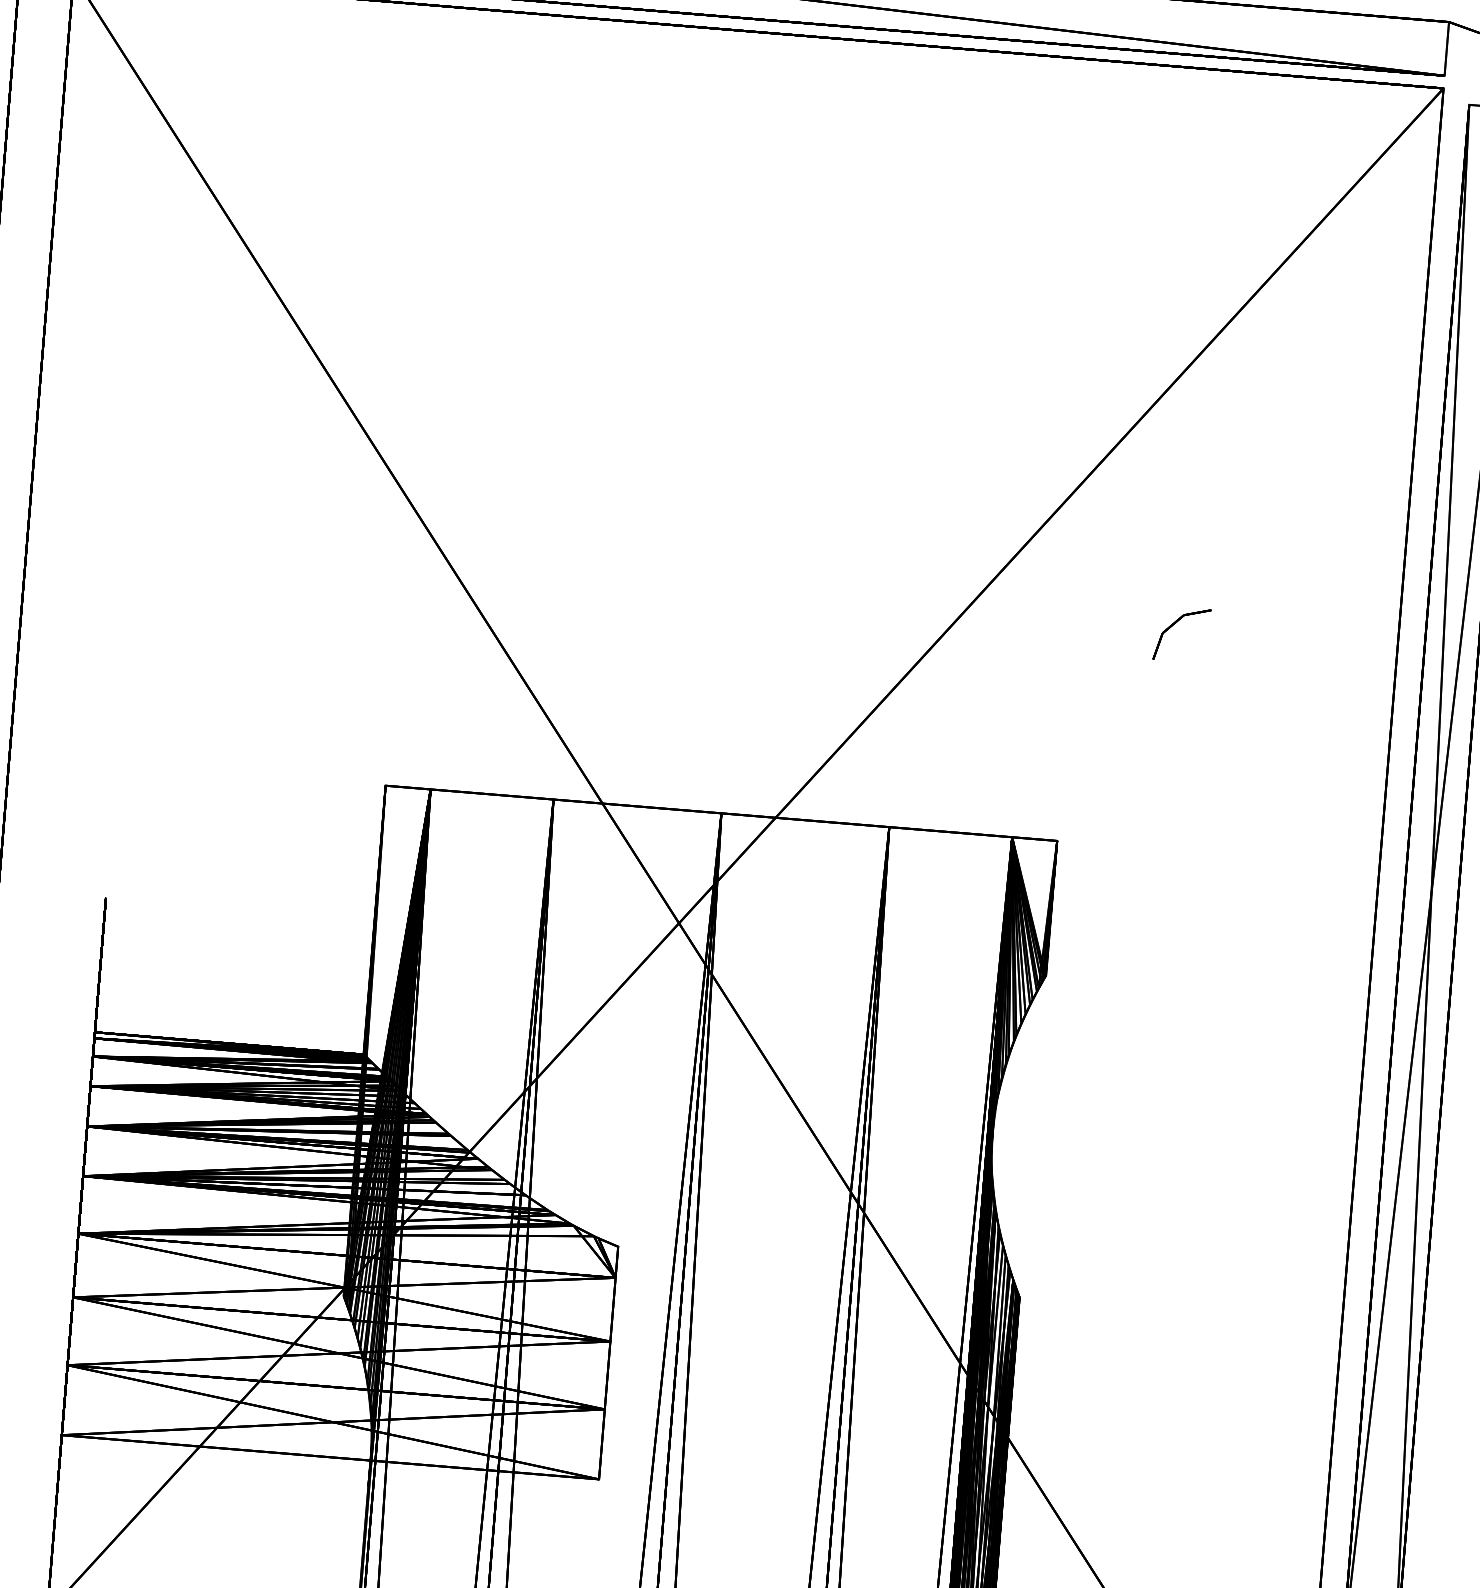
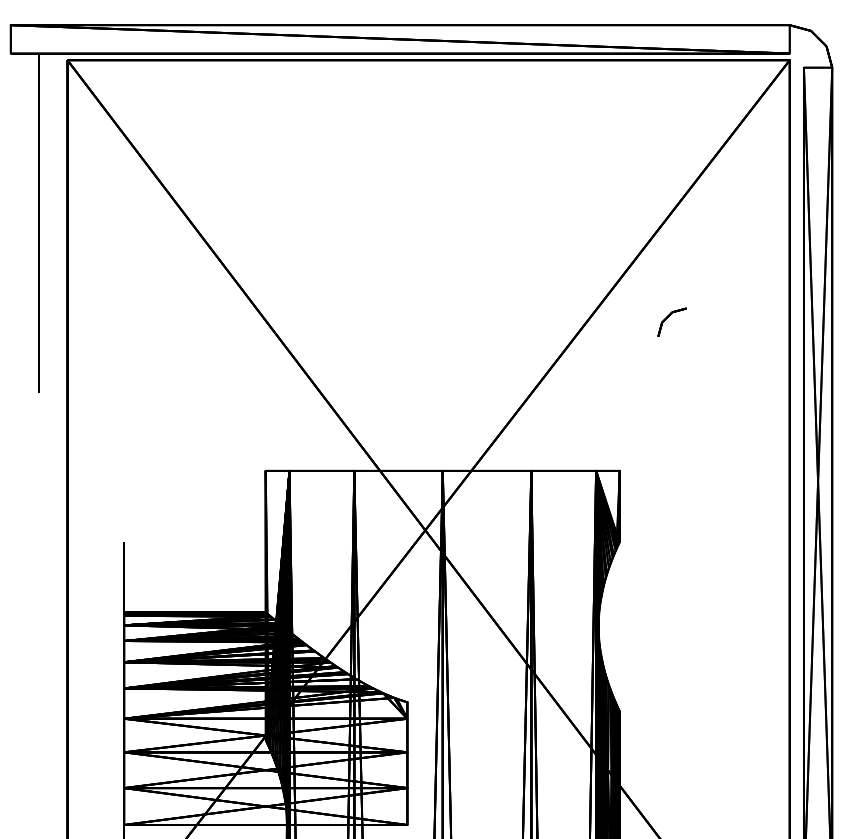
part: (1180, 632) -> (671, 321), moved

